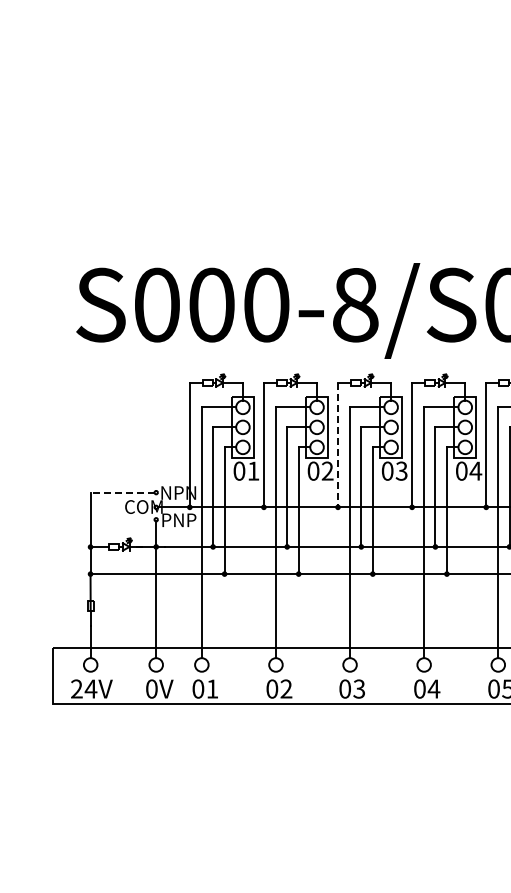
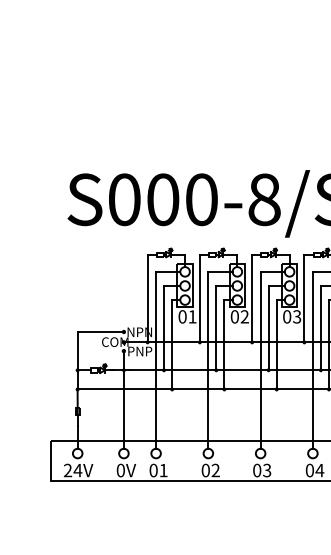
line: (338, 445) -> (252, 298), dashed -> solid
line: (122, 492) -> (100, 331), dashed -> solid

